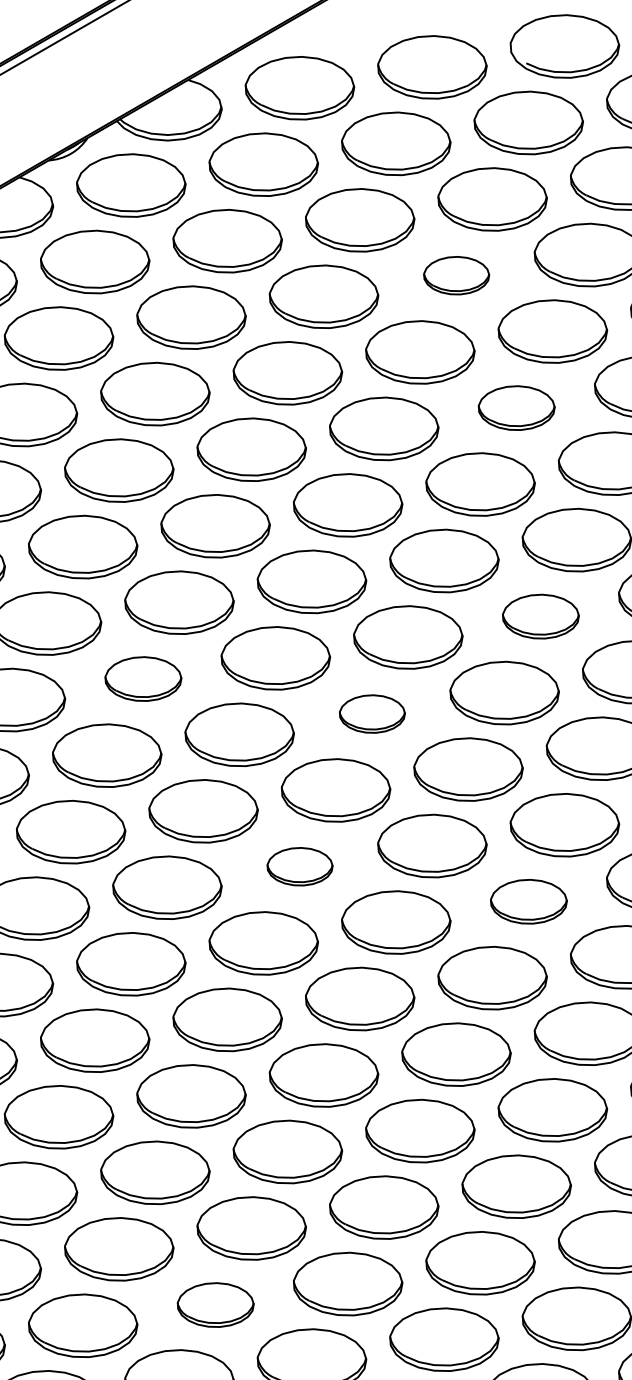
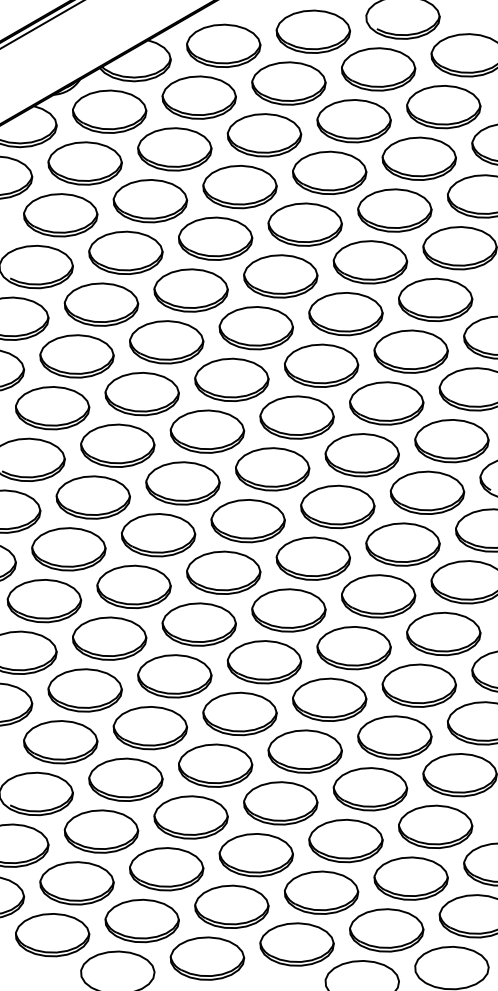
part: (456, 275) -> (329, 172), size x1.67
part: (516, 408) -> (370, 262), size x1.43
part: (540, 616) -> (386, 403), size x1.43
part: (142, 678) -> (117, 445), size x1.43
part: (371, 714) -> (272, 469), size x1.67
part: (299, 866) -> (223, 572), size x1.67
part: (528, 901) -> (378, 596), size x1.43
part: (215, 1305) -> (166, 869), size x1.43

